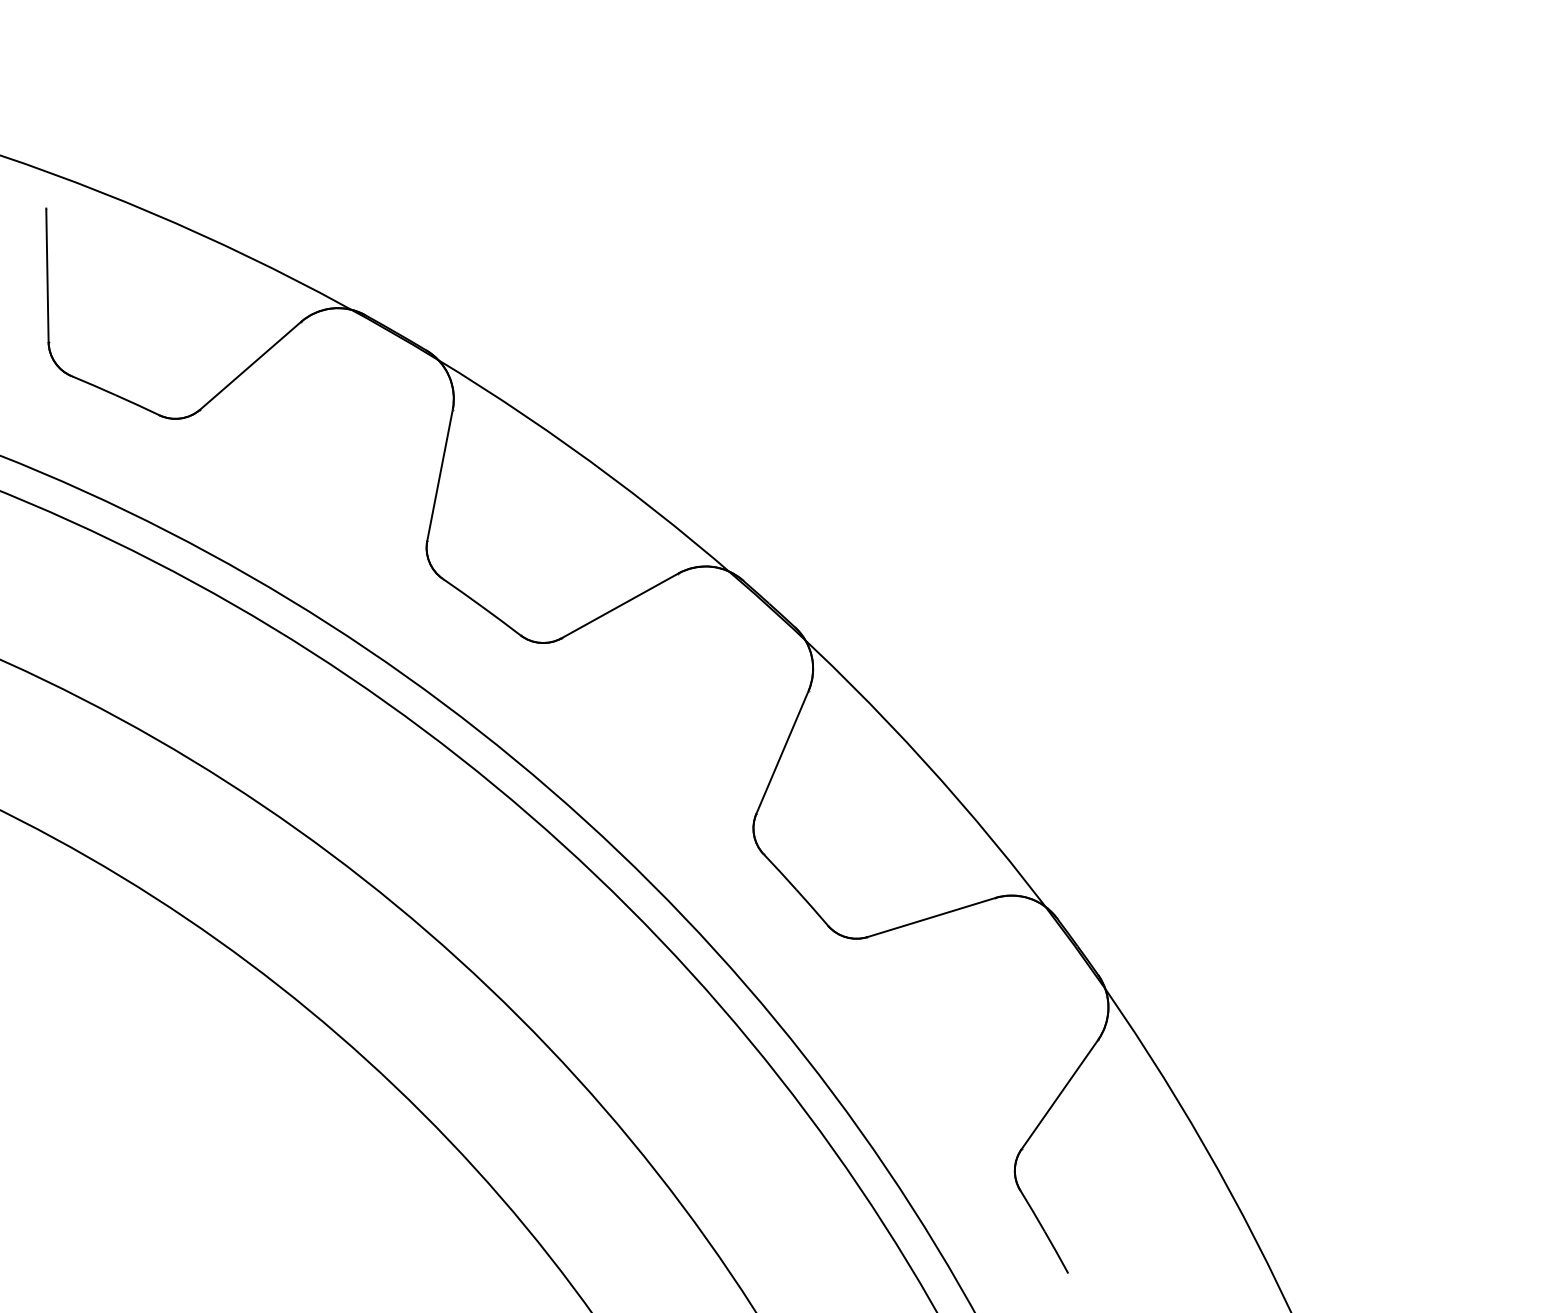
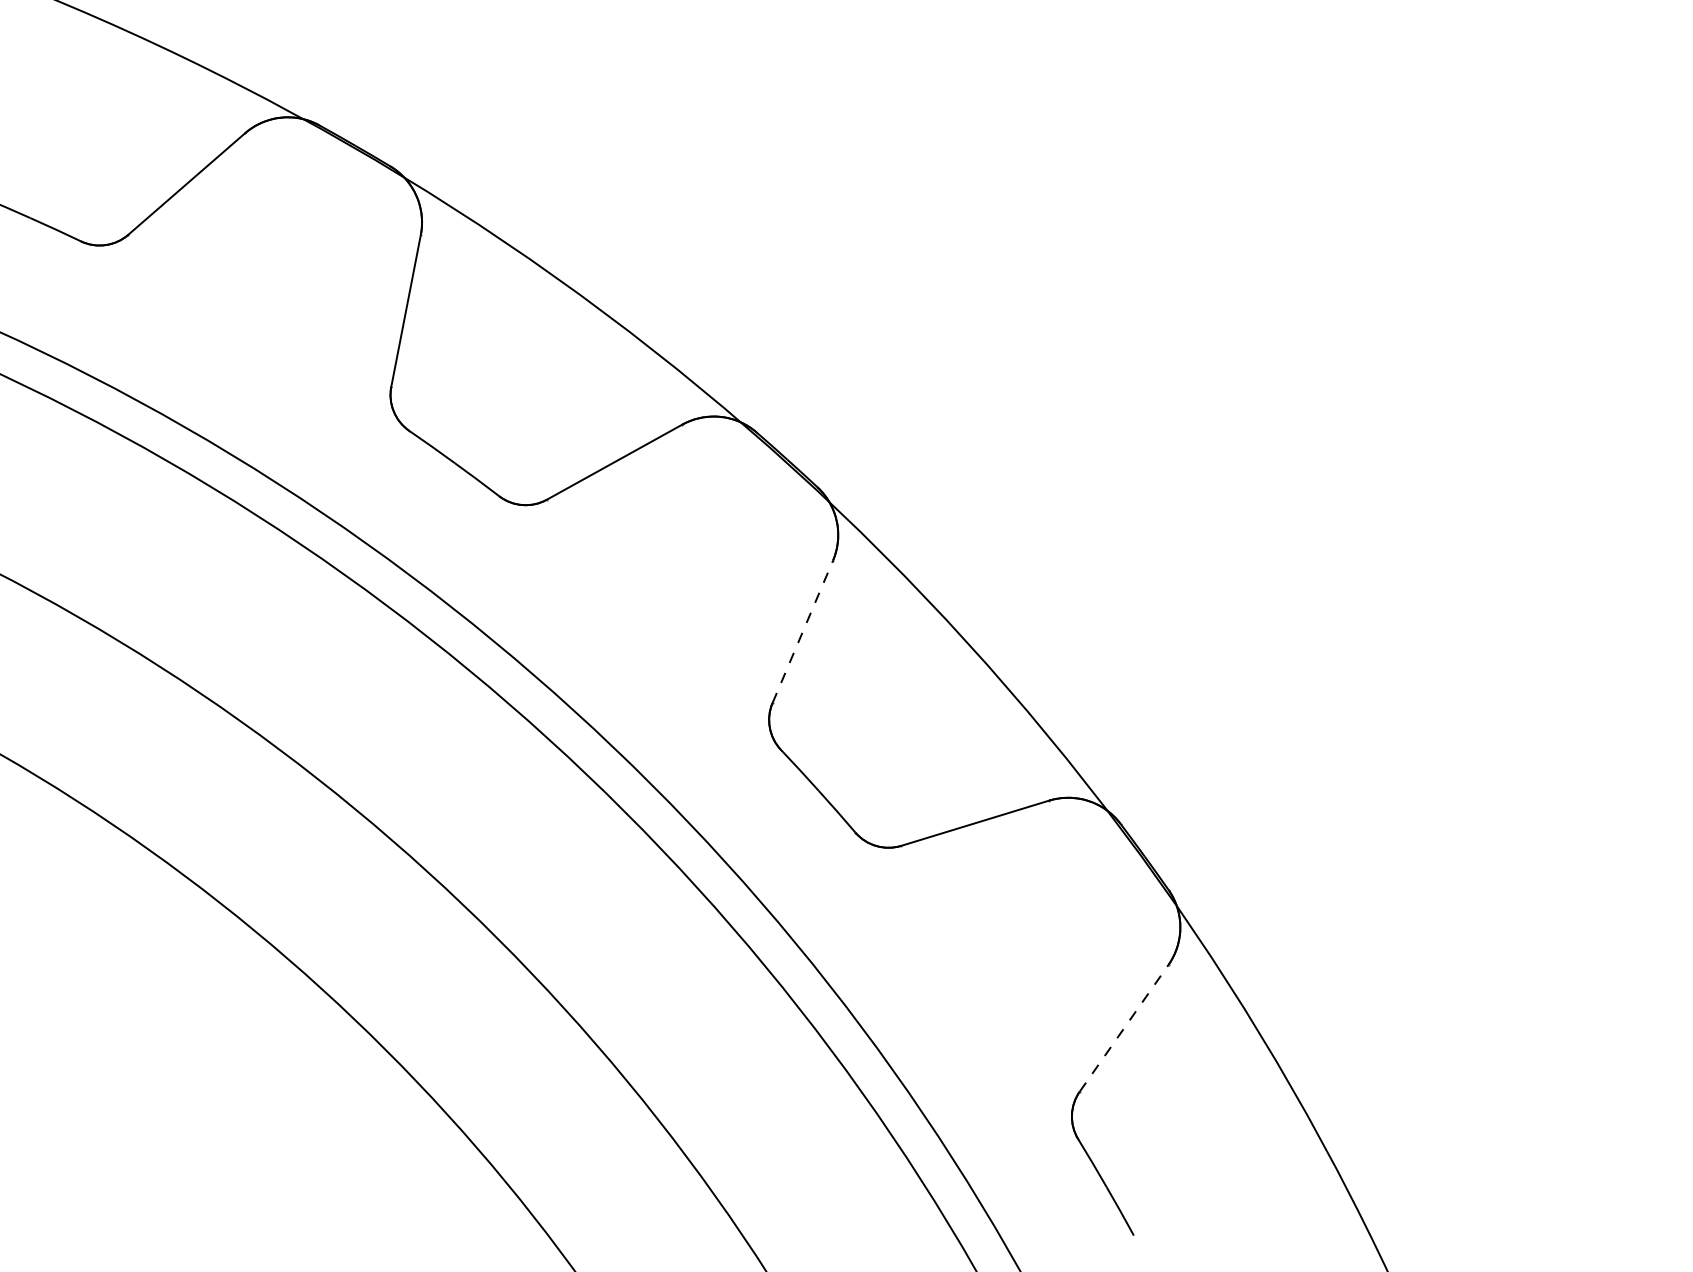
line: (782, 752) -> (802, 632), solid -> dashed
line: (1059, 1094) -> (1123, 1028), solid -> dashed

